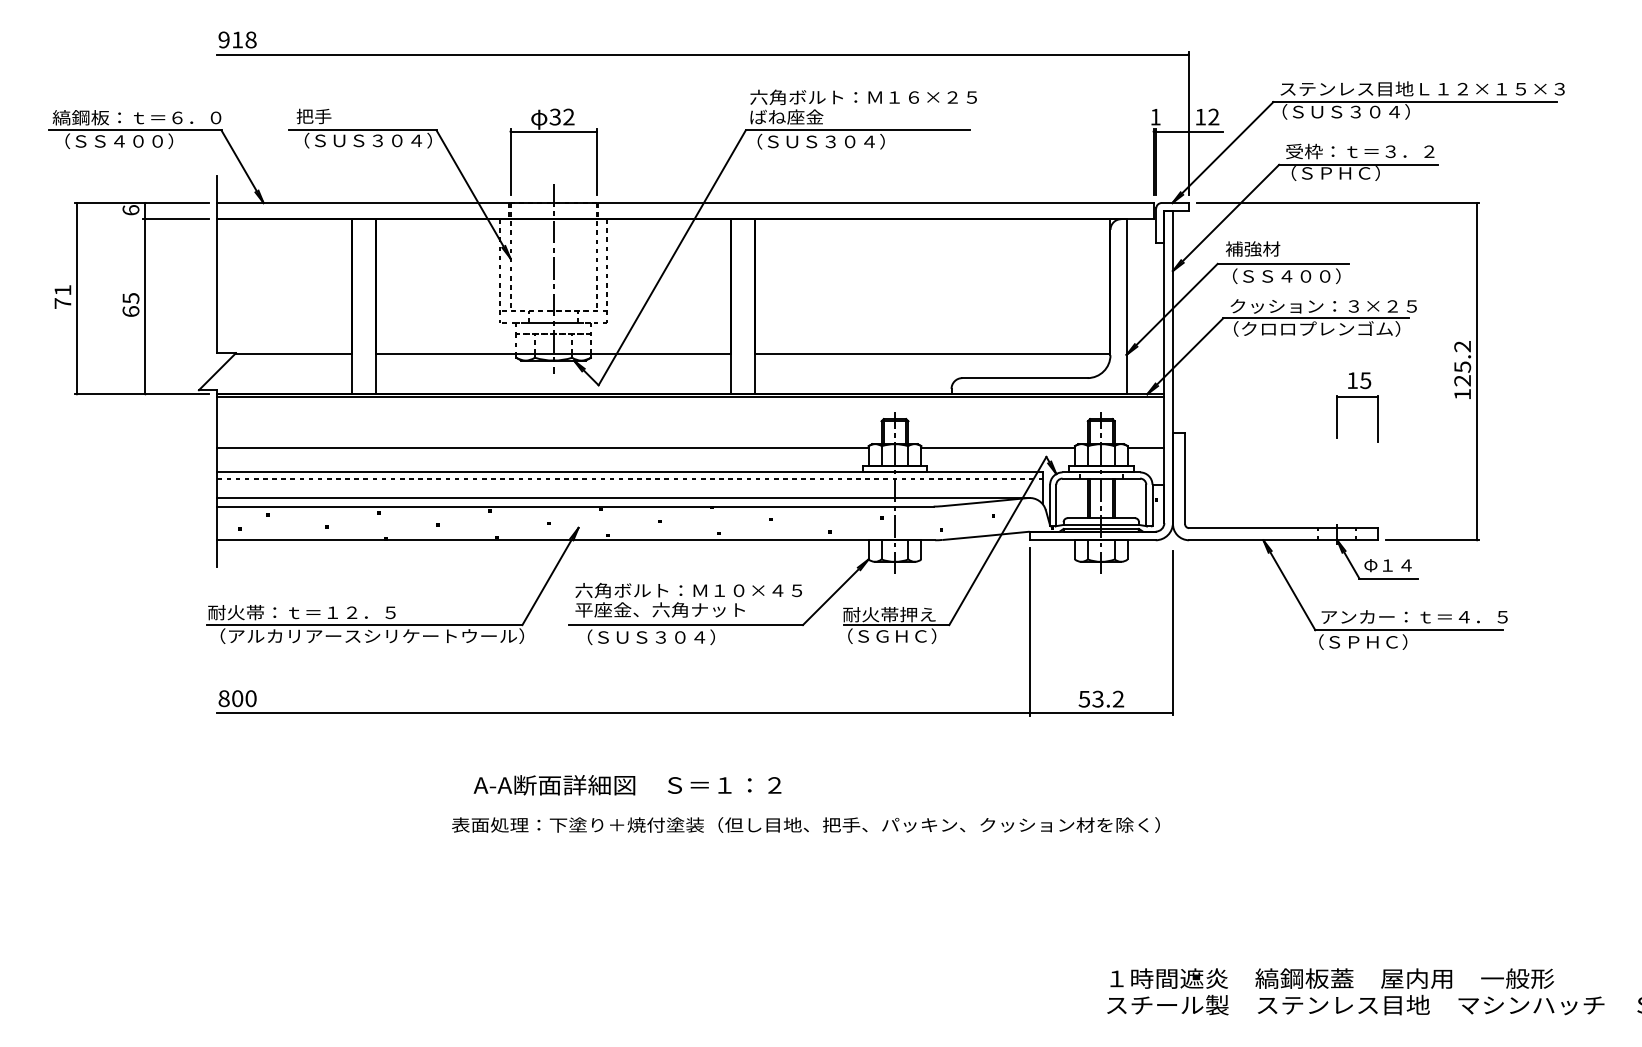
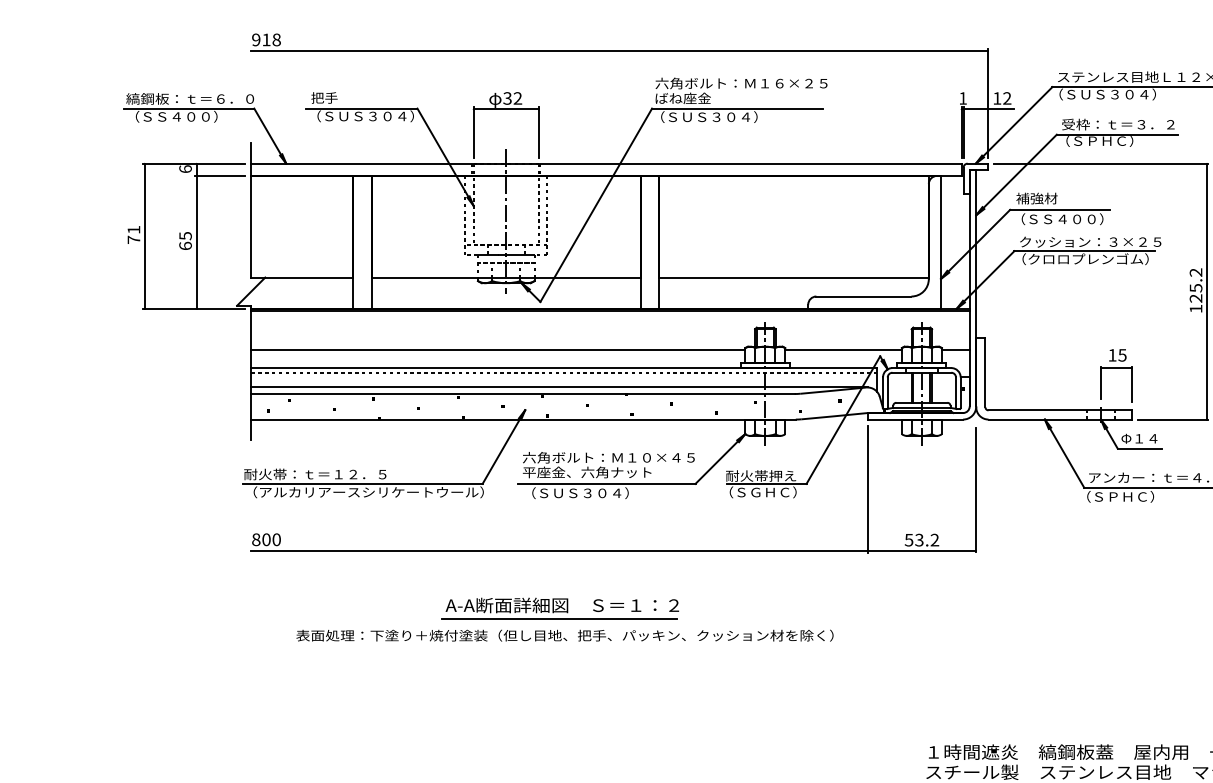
part: (1357, 397) -> (1116, 368), moved
line: (623, 803) -> (559, 619), added
text: (805, 824) -> (564, 635), moved

